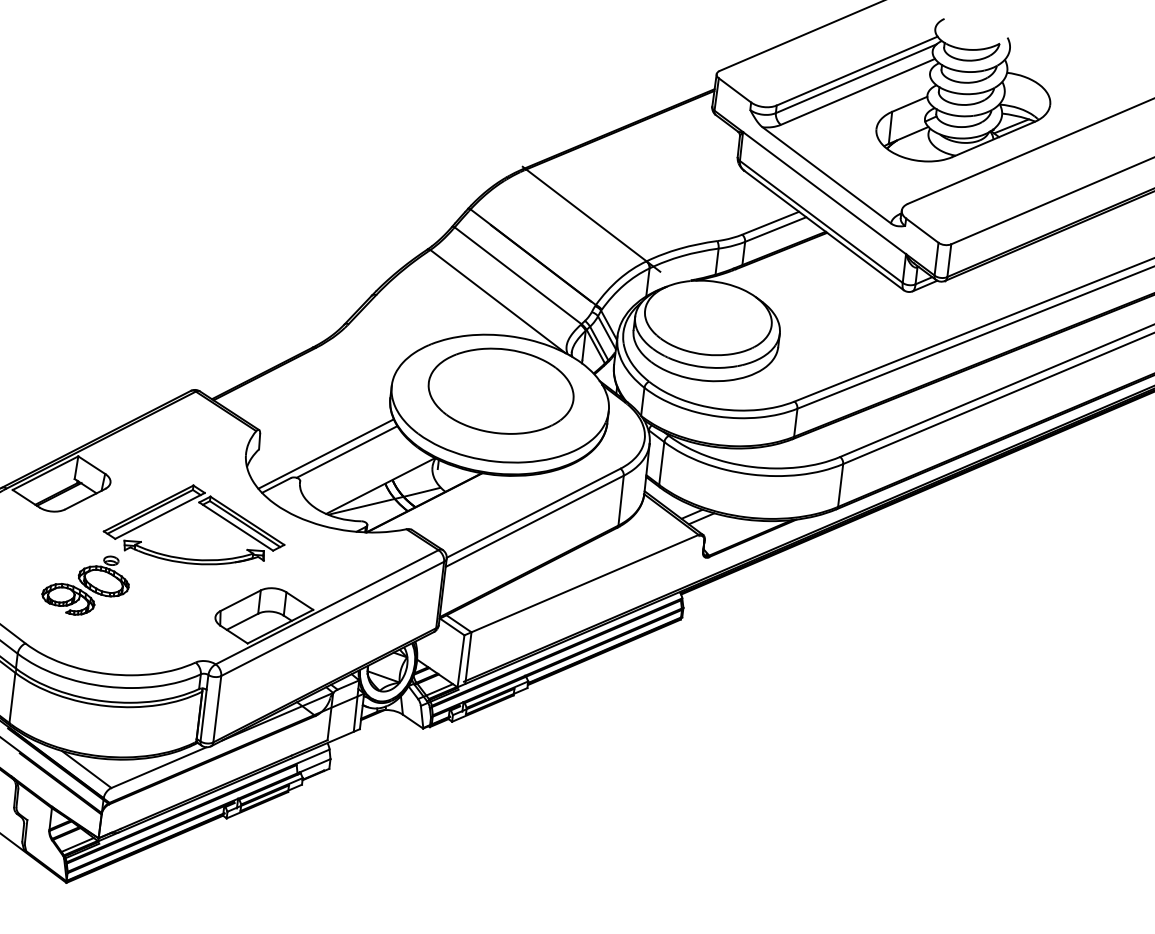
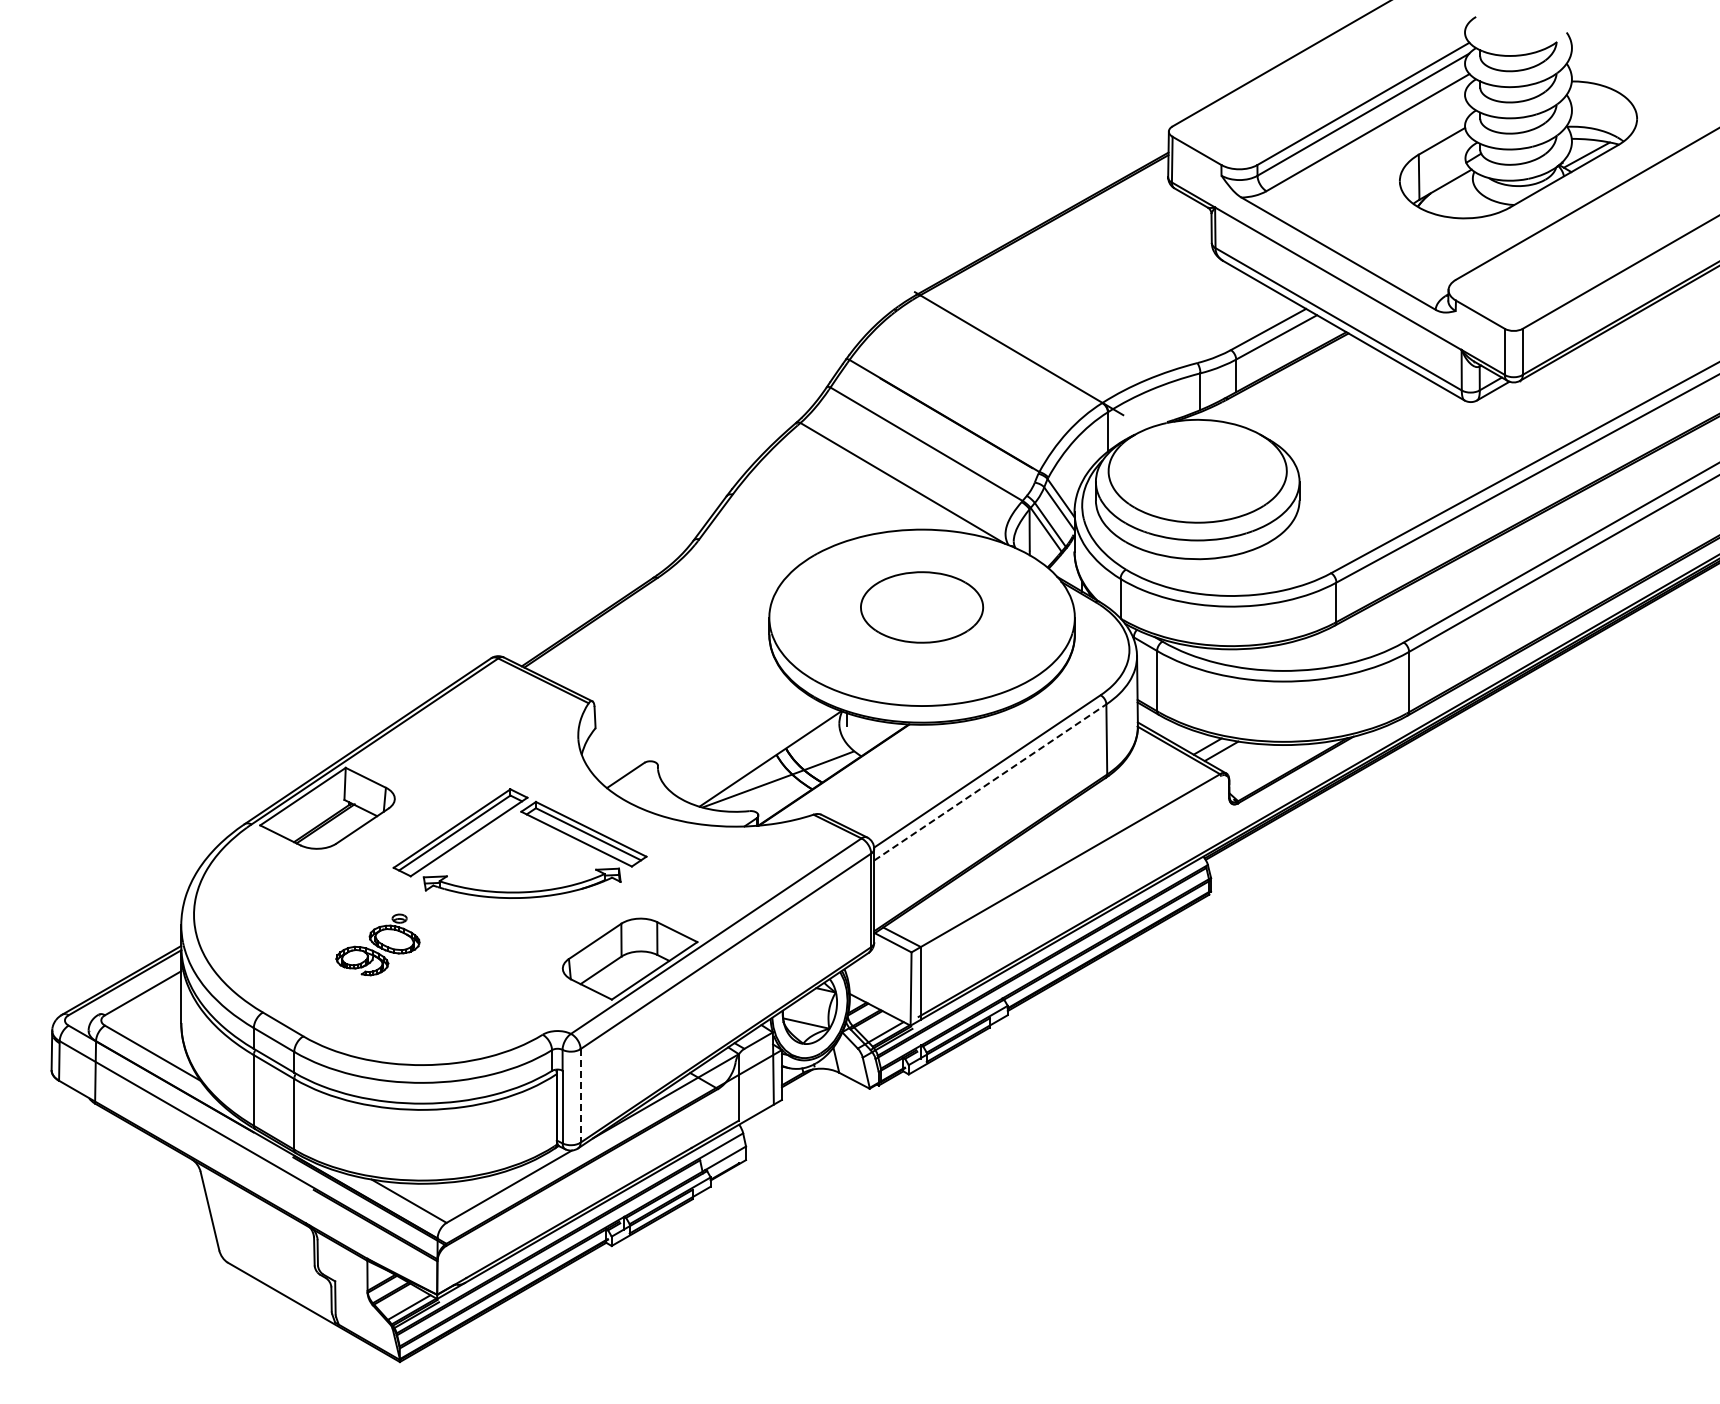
part: (500, 391) -> (921, 607), size x0.6
line: (346, 452) -> (717, 717), removed
line: (326, 453) -> (689, 723), removed
line: (534, 521) -> (990, 782), solid -> dashed
part: (85, 584) -> (377, 944), size x0.7
line: (217, 708) -> (580, 1095), solid -> dashed

